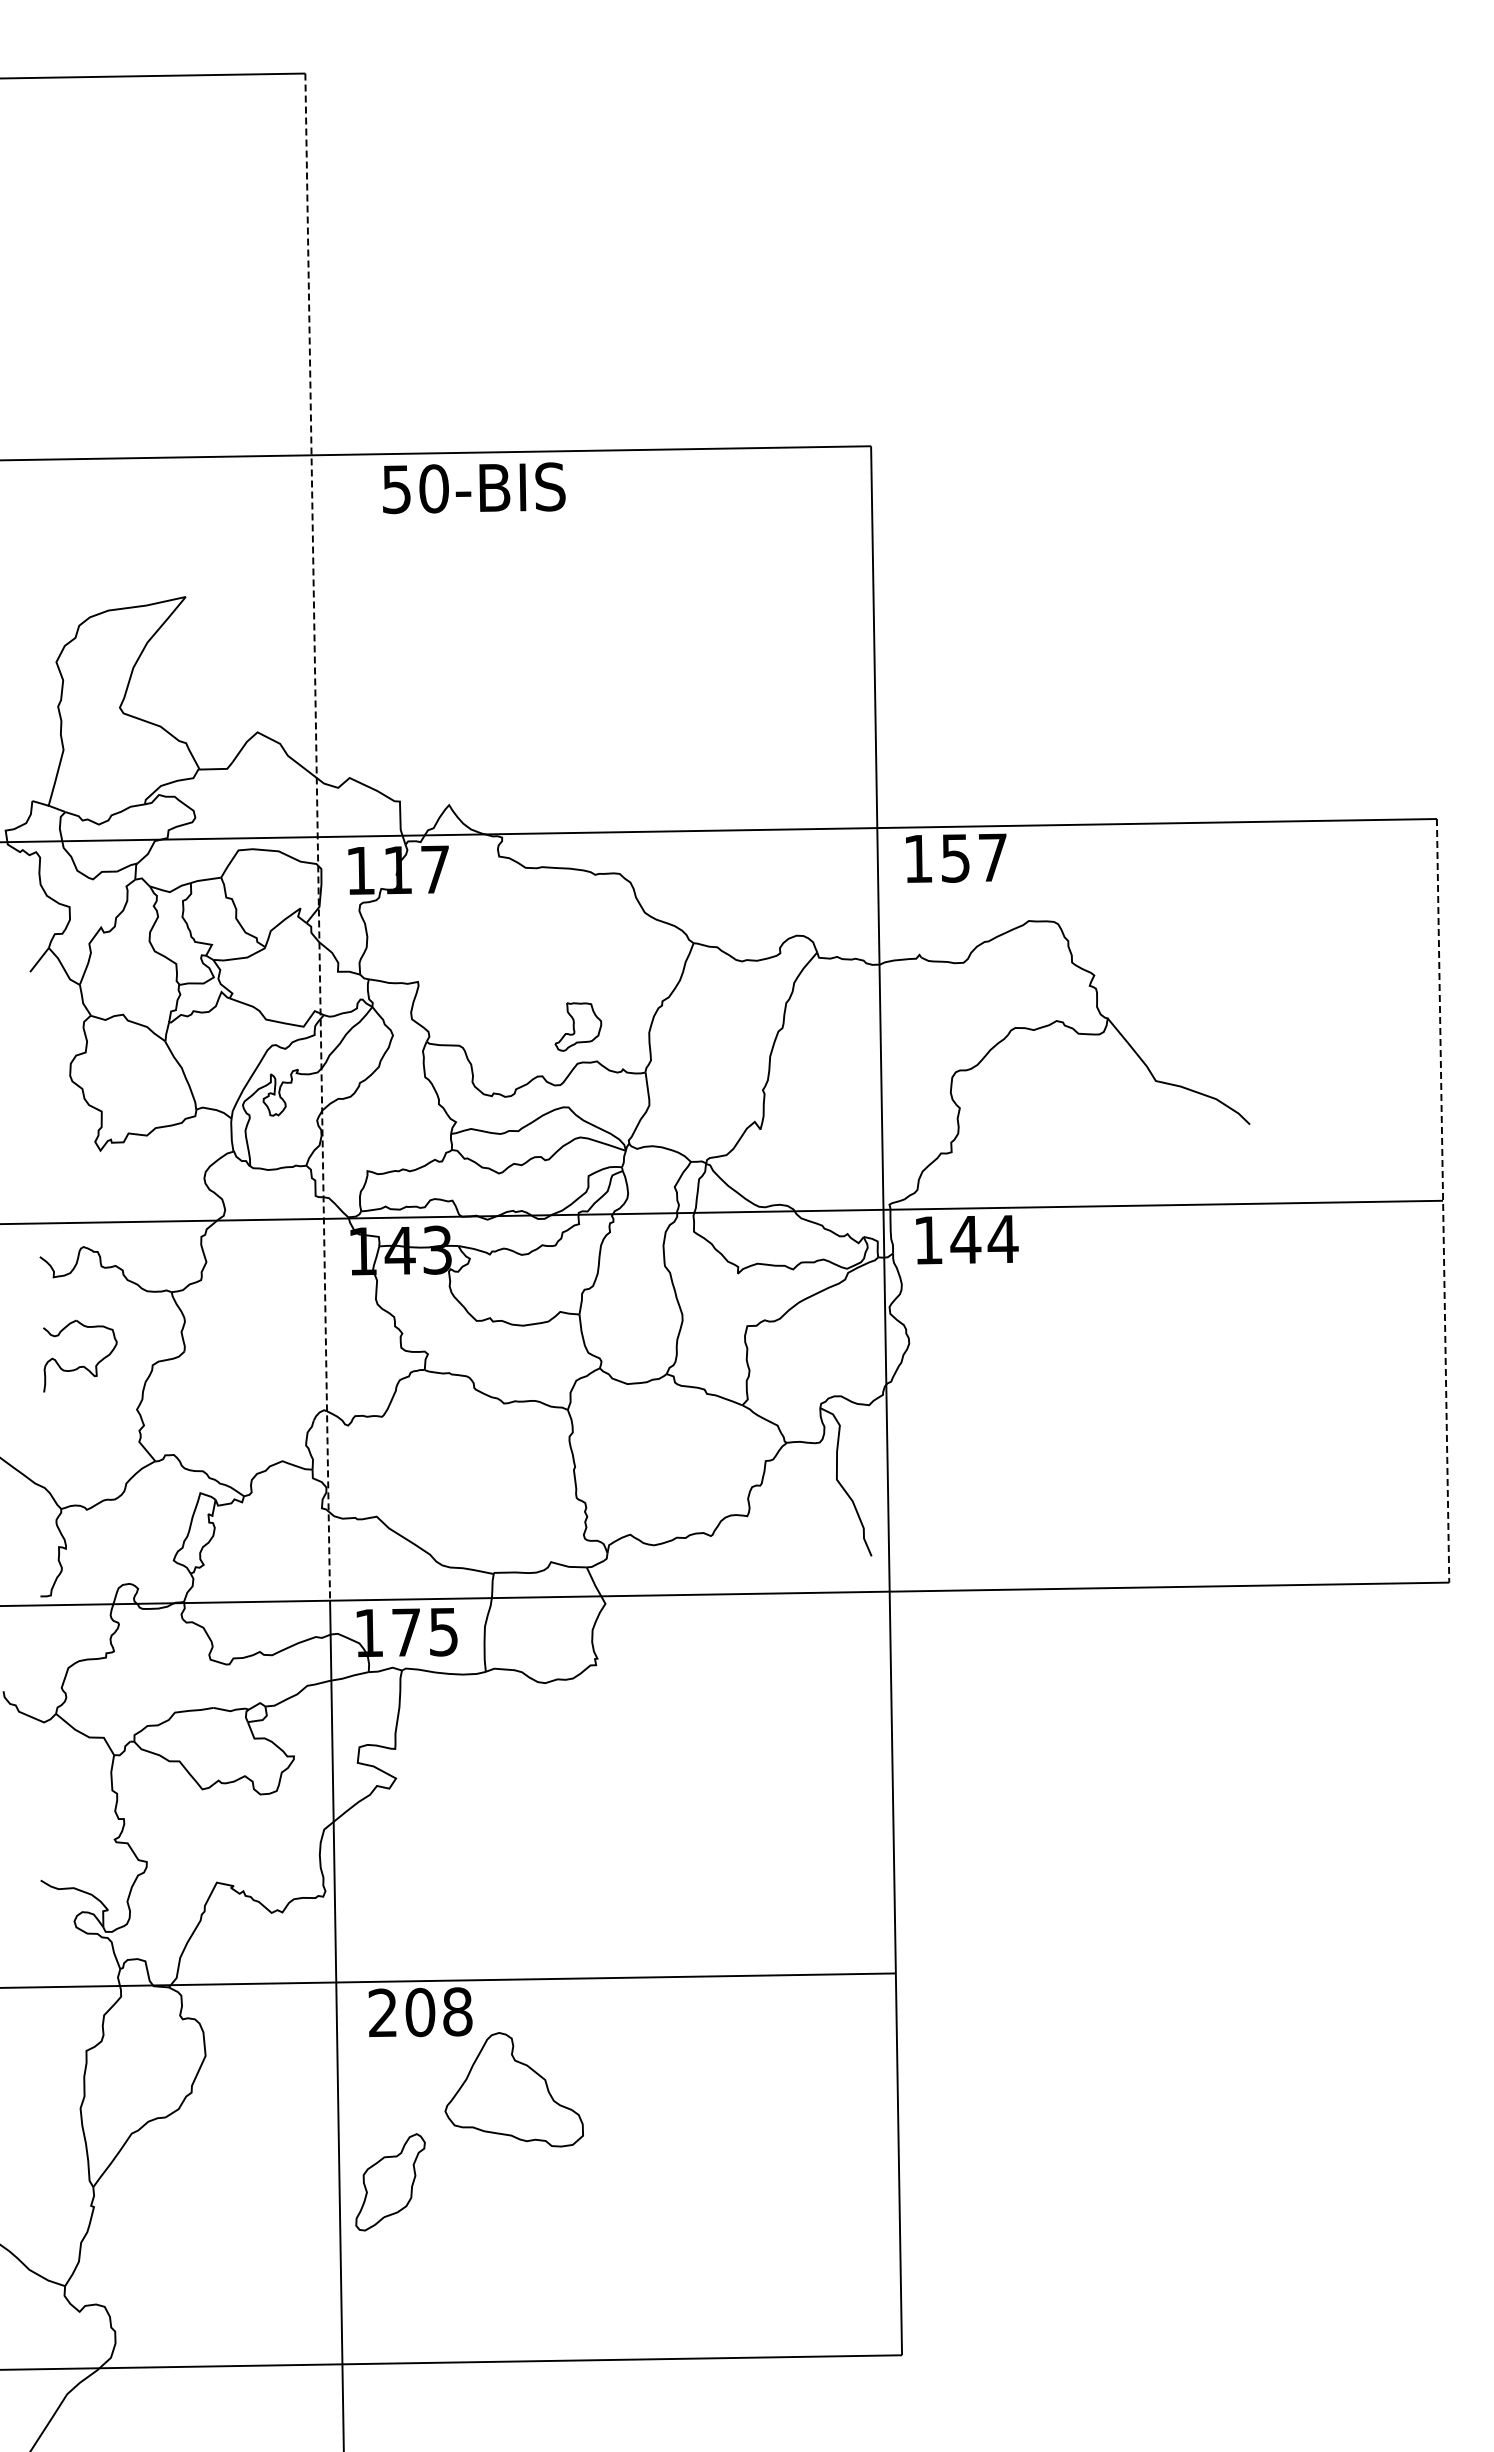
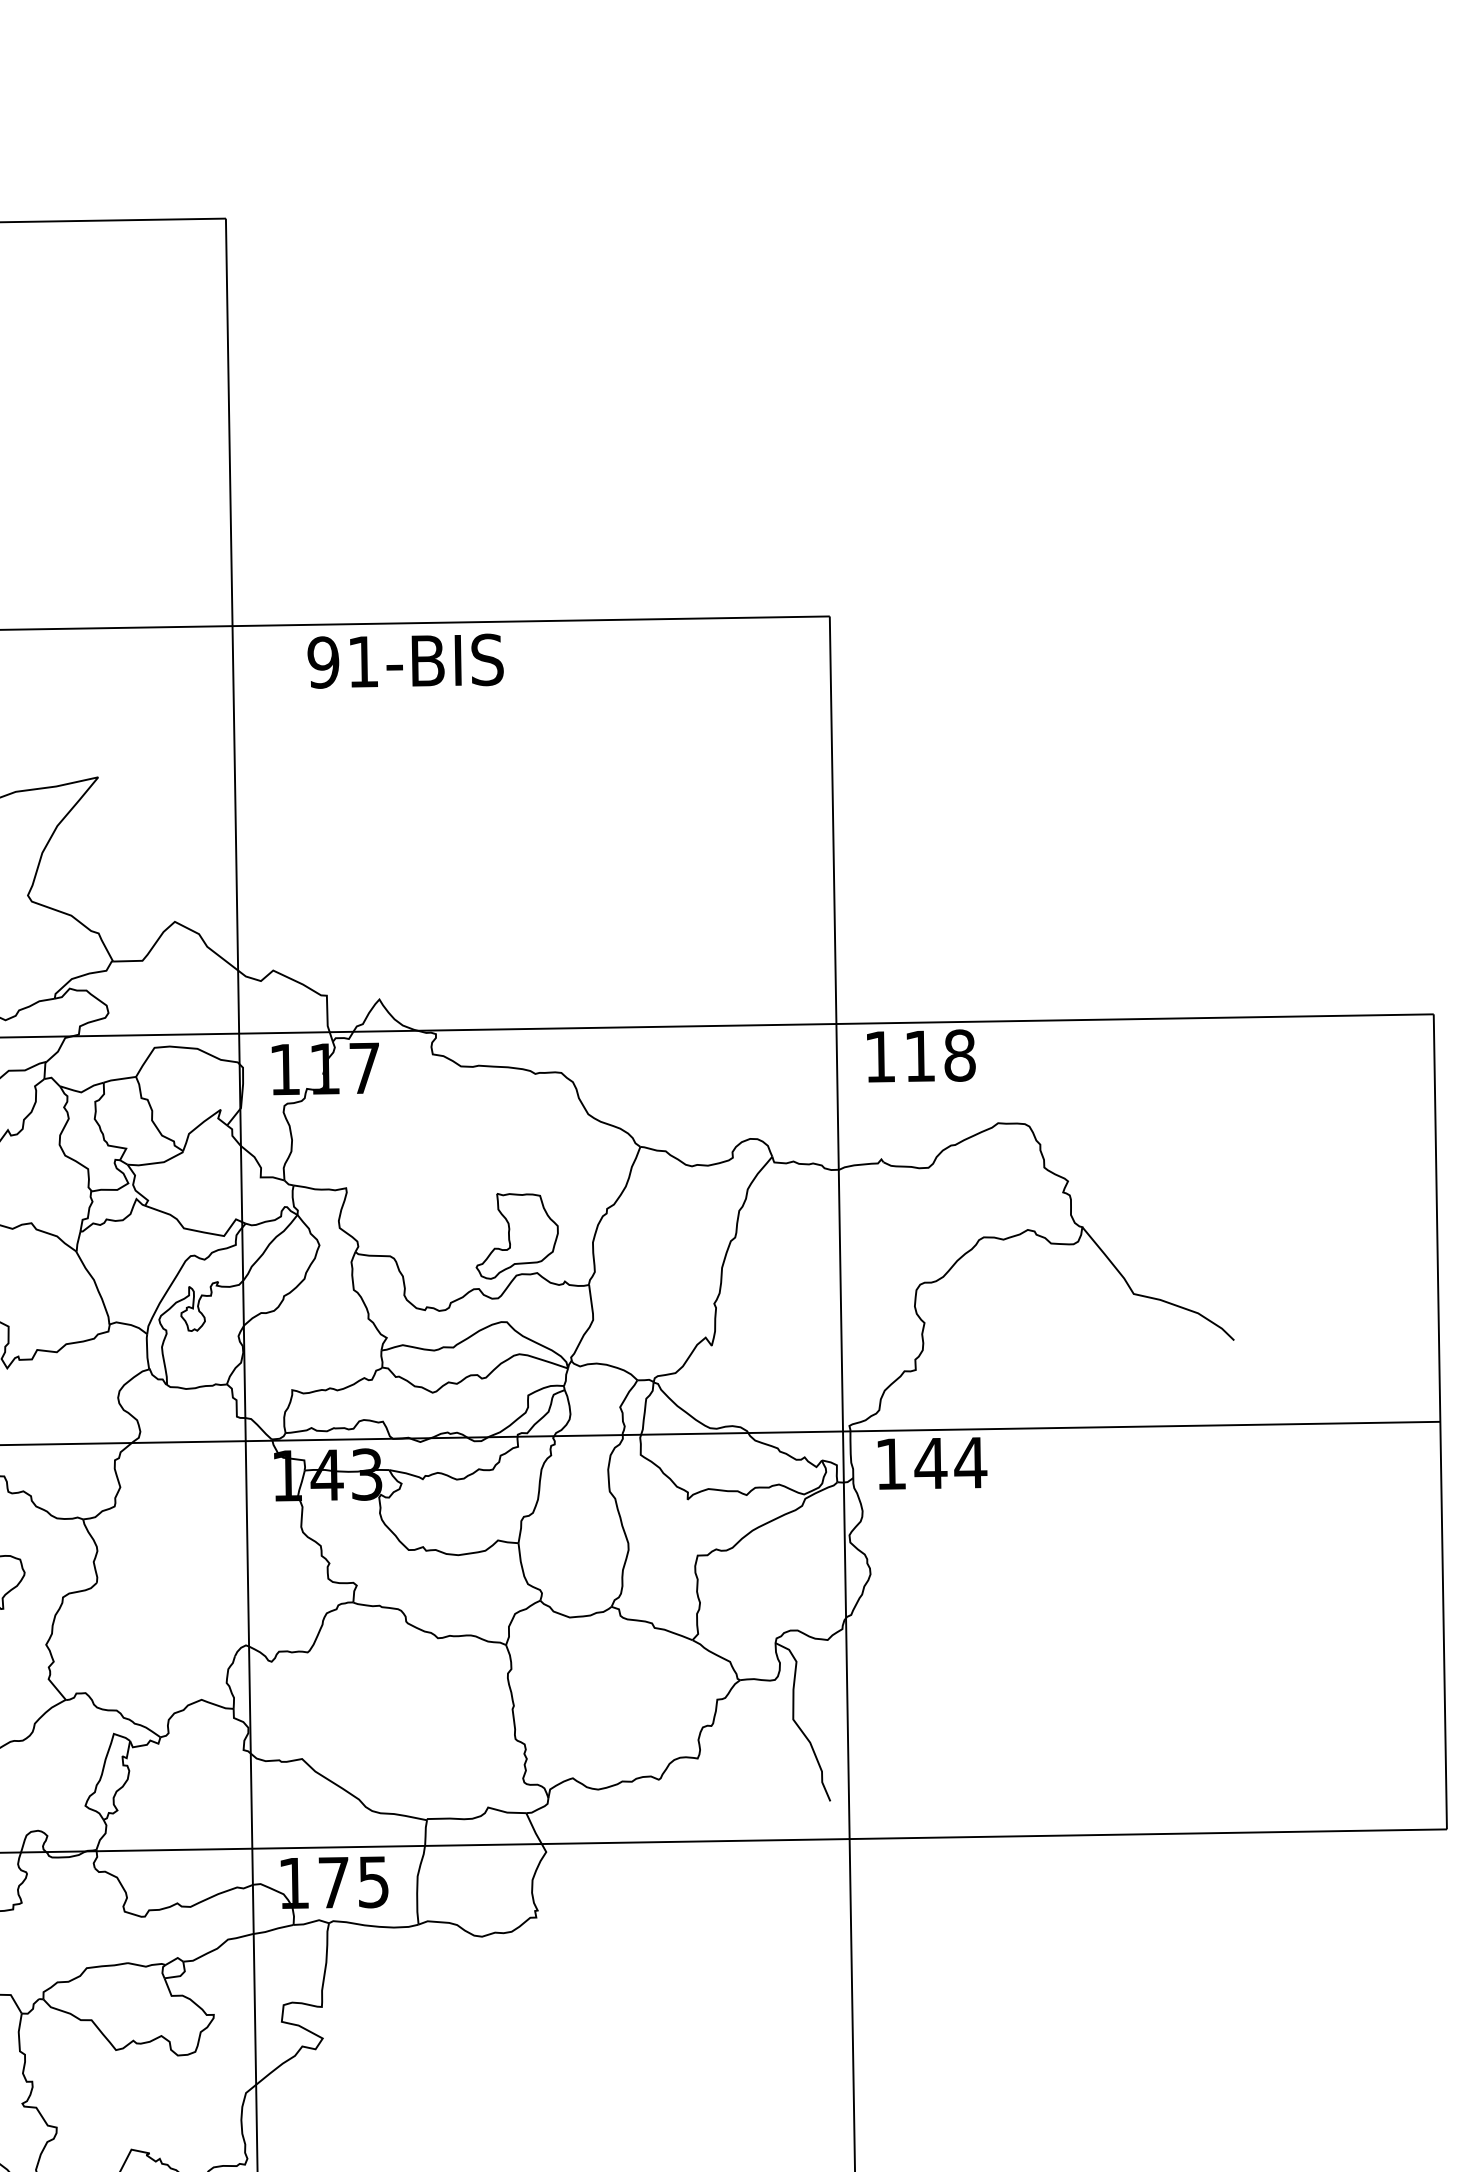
text: (414, 488) -> (342, 661), 50-BIS -> 91-BIS
line: (317, 837) -> (238, 1034), dashed -> solid
text: (974, 857) -> (940, 1055), 157 -> 118
part: (578, 1026) -> (517, 1235), size x1.67
line: (1443, 1200) -> (1440, 1421), dashed -> solid

